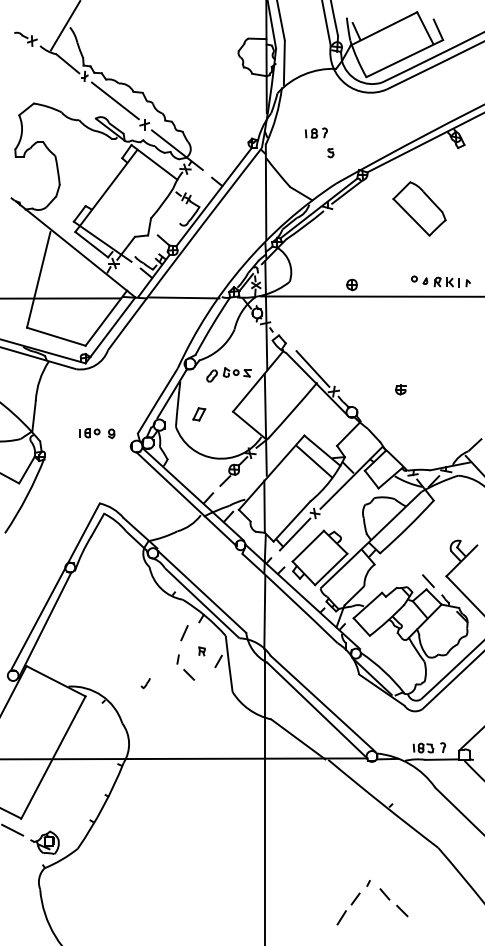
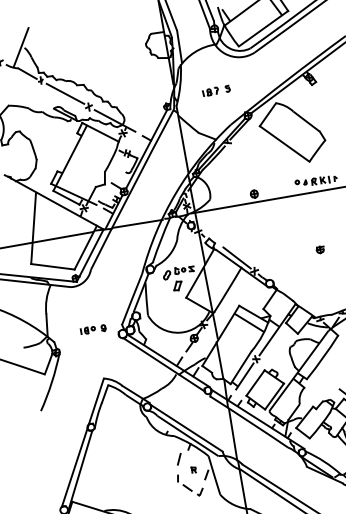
part: (330, 153) -> (227, 89), moved
part: (419, 208) -> (292, 132), size x1.67
part: (400, 389) -> (320, 249), moved
part: (199, 414) -> (177, 286), moved
part: (145, 683) -> (200, 492), moved

